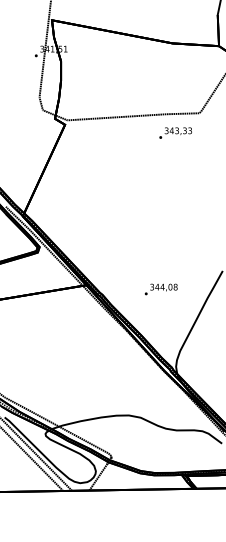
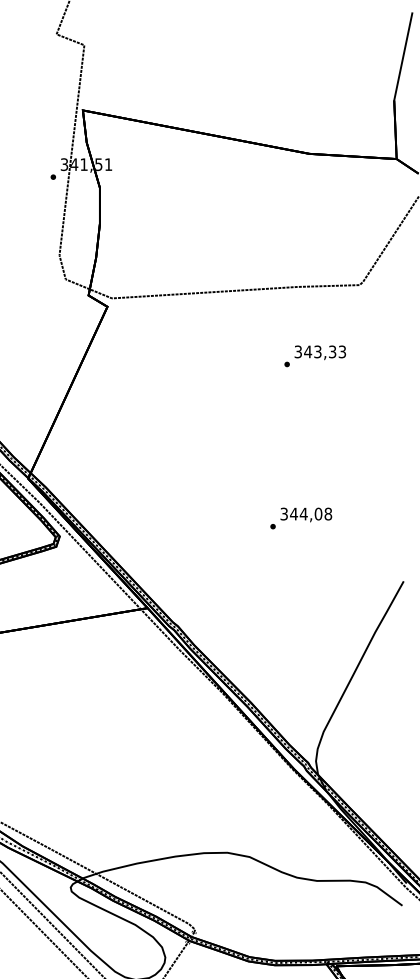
text: (175, 132) -> (314, 355), moved
text: (160, 289) -> (299, 518), moved

